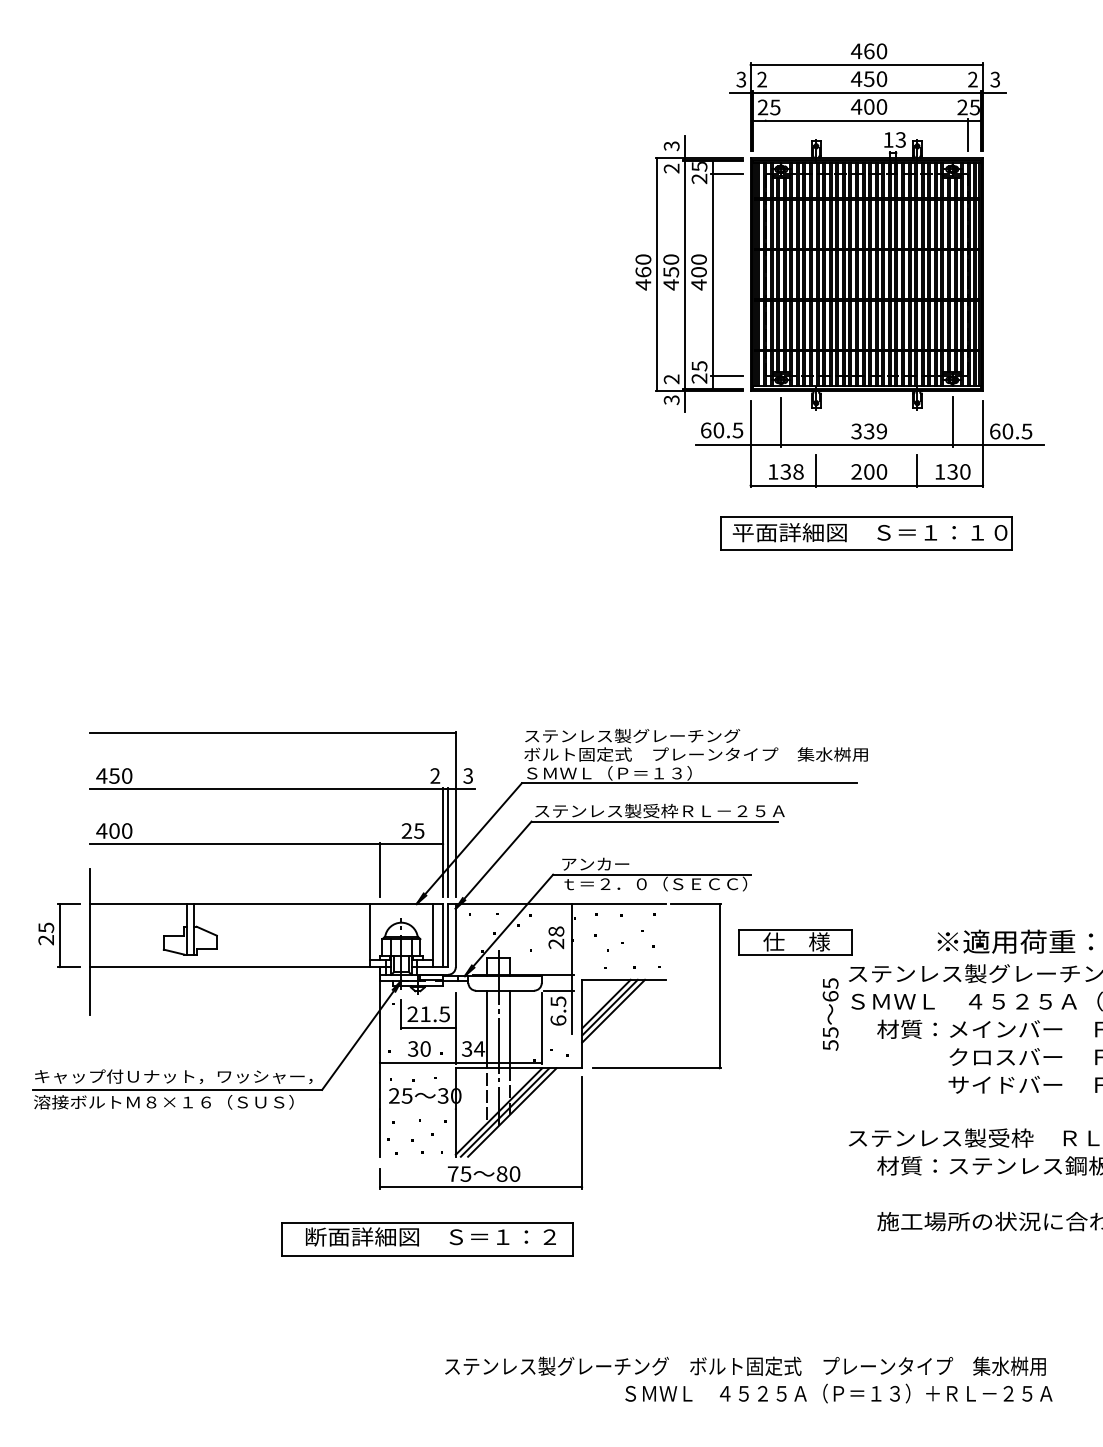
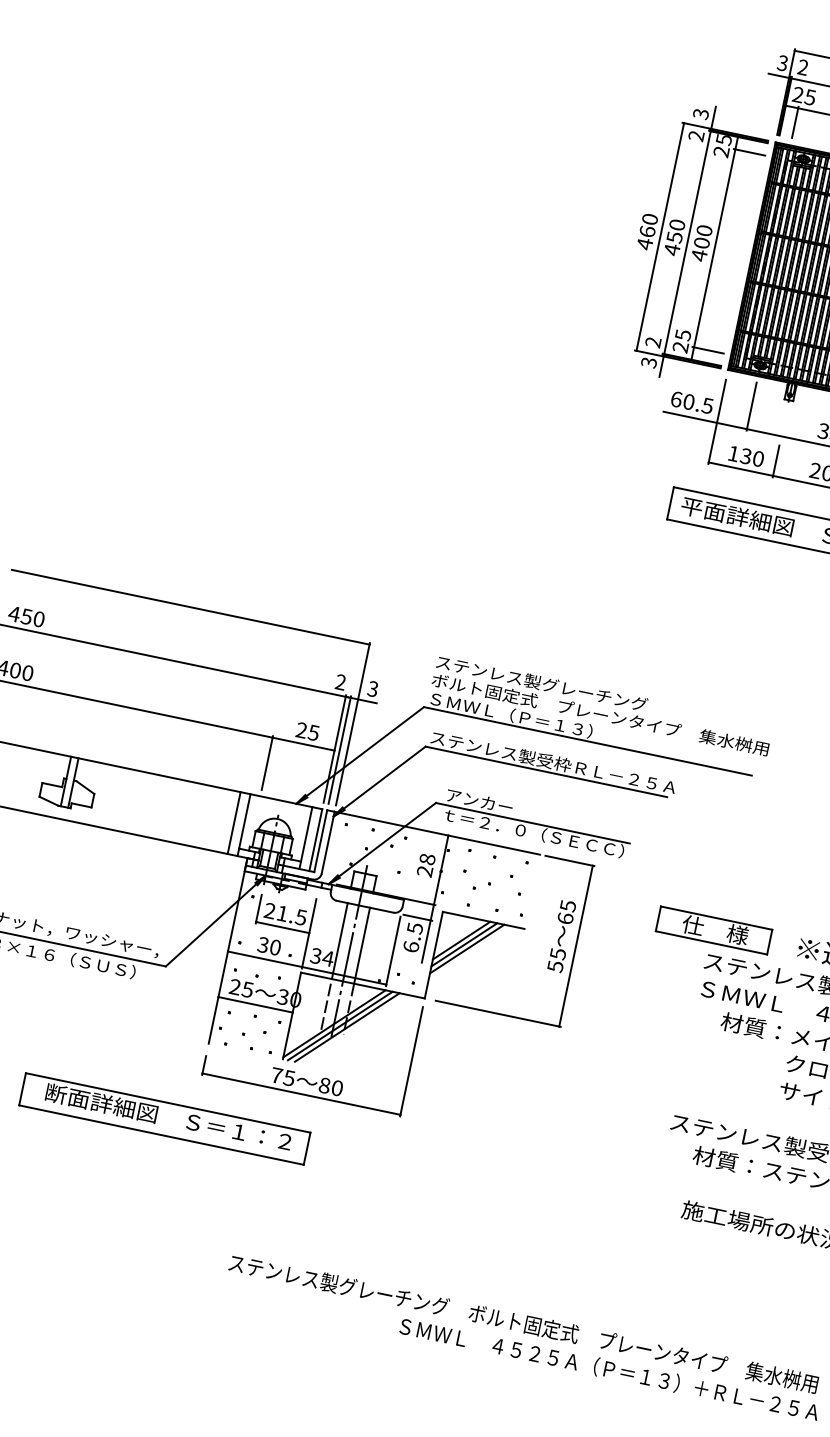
line: (765, 134) -> (795, 121), added
text: (798, 471) -> (758, 458), 138 -> 130
line: (359, 935) -> (233, 822), added
part: (795, 942) -> (714, 930), moved
text: (830, 1014) -> (561, 936), moved
line: (417, 1109) -> (255, 1005), added
part: (427, 1239) -> (164, 1119), moved

